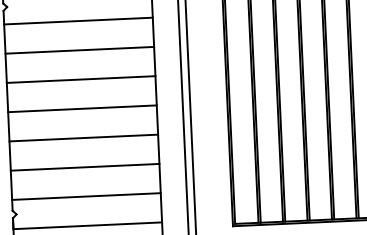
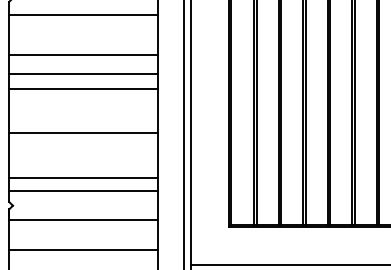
line: (79, 50) -> (83, 54), moved
line: (82, 109) -> (83, 89), moved
line: (85, 166) -> (83, 177), moved

